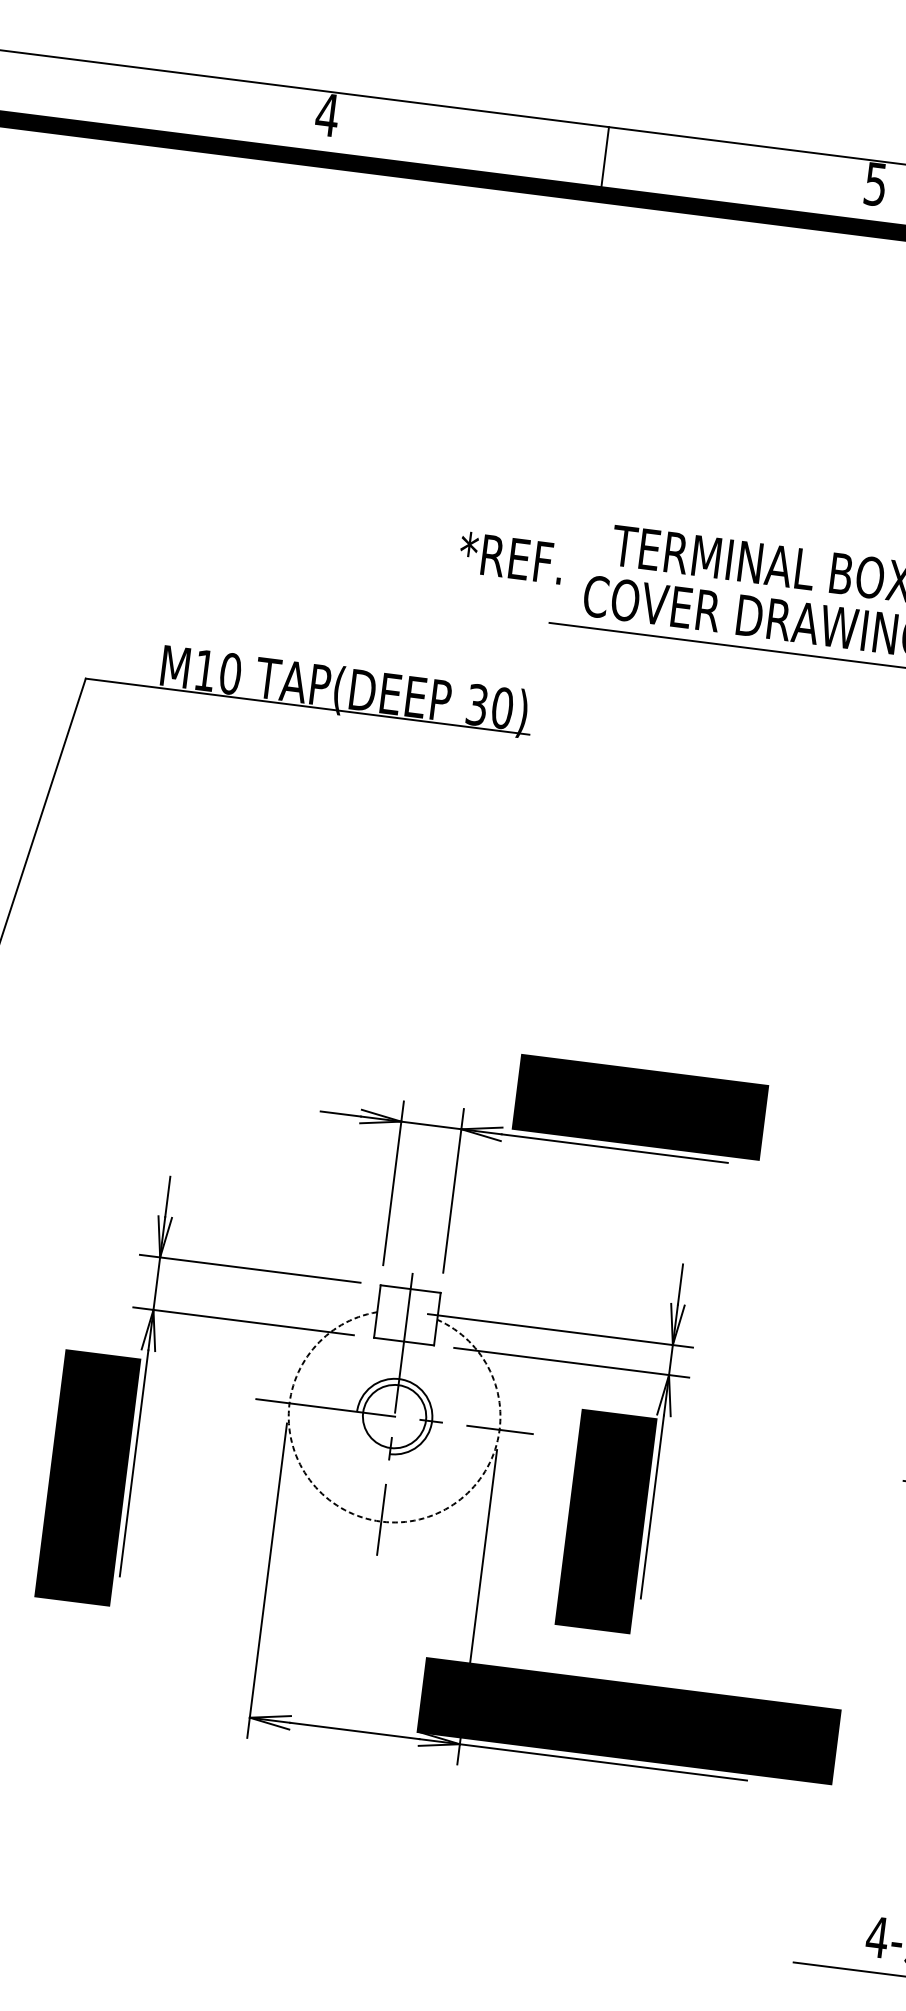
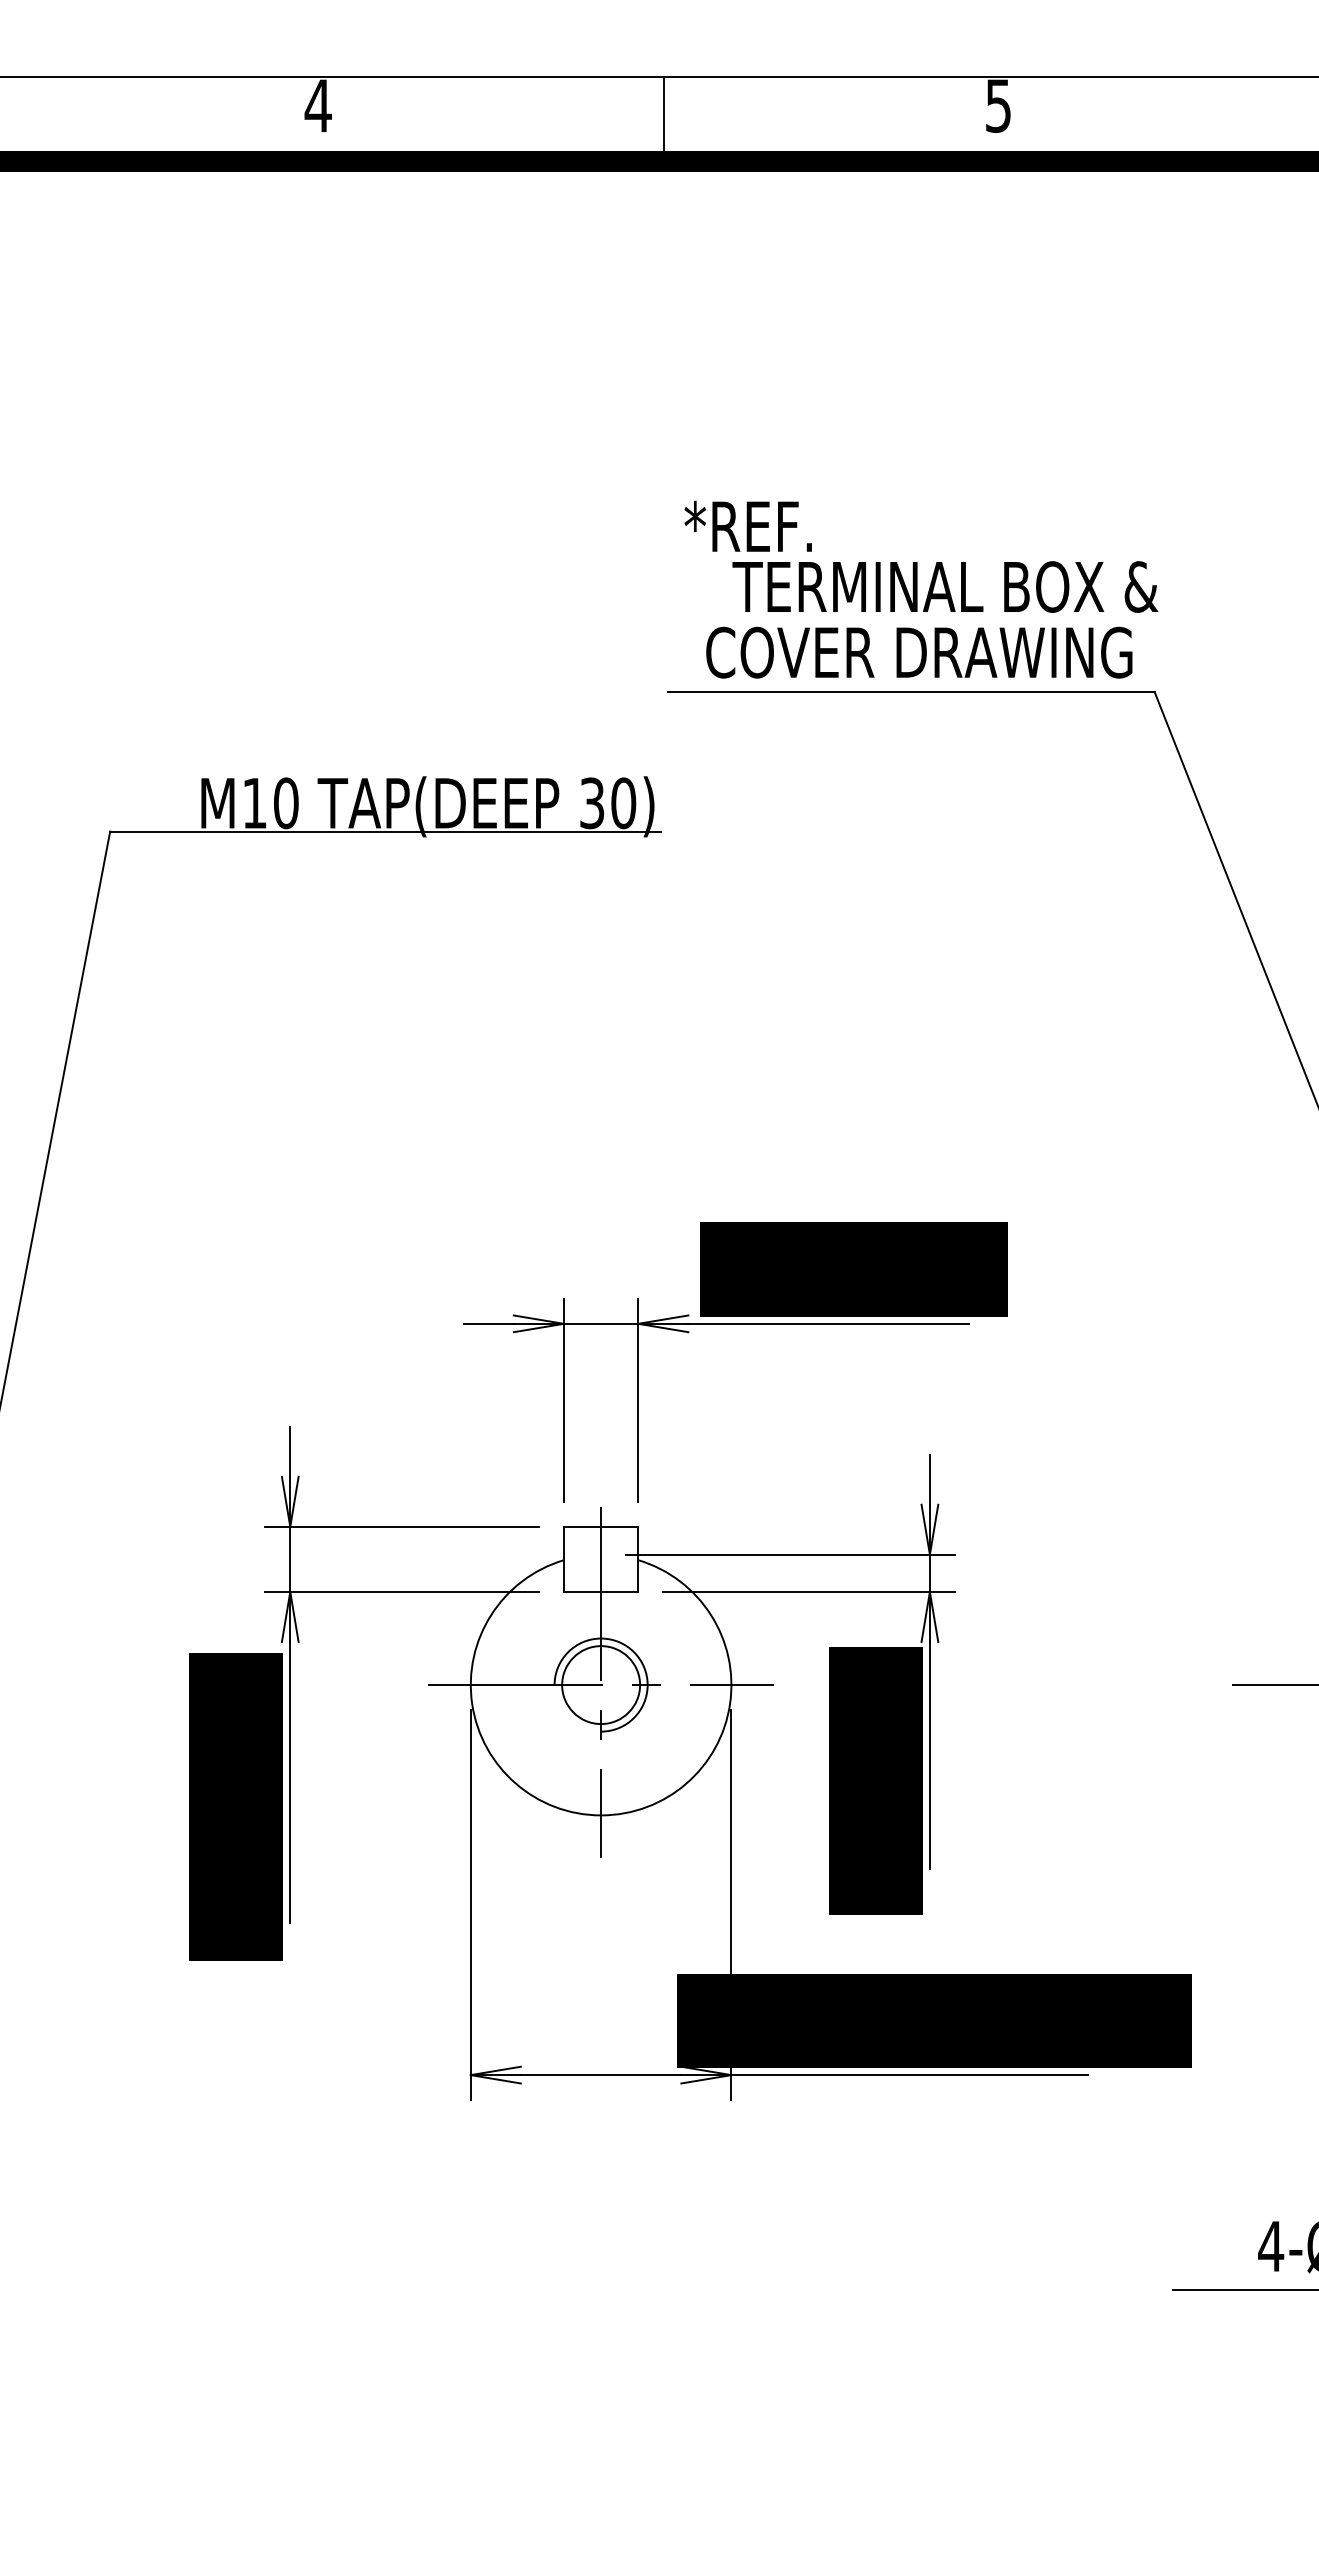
text: (510, 557) -> (747, 525), moved
arc: (381, 1521) -> (601, 1815), dashed -> solid

